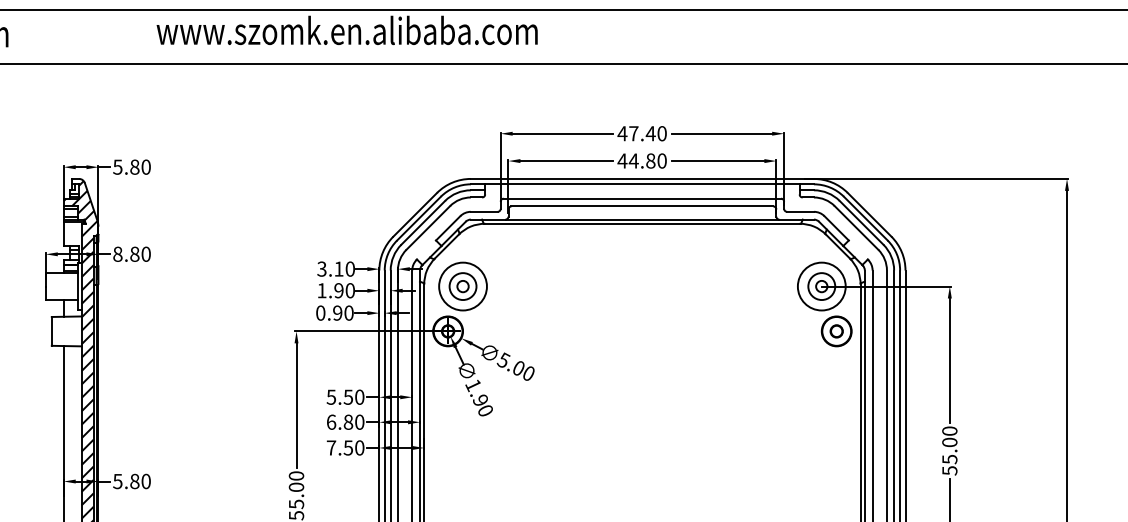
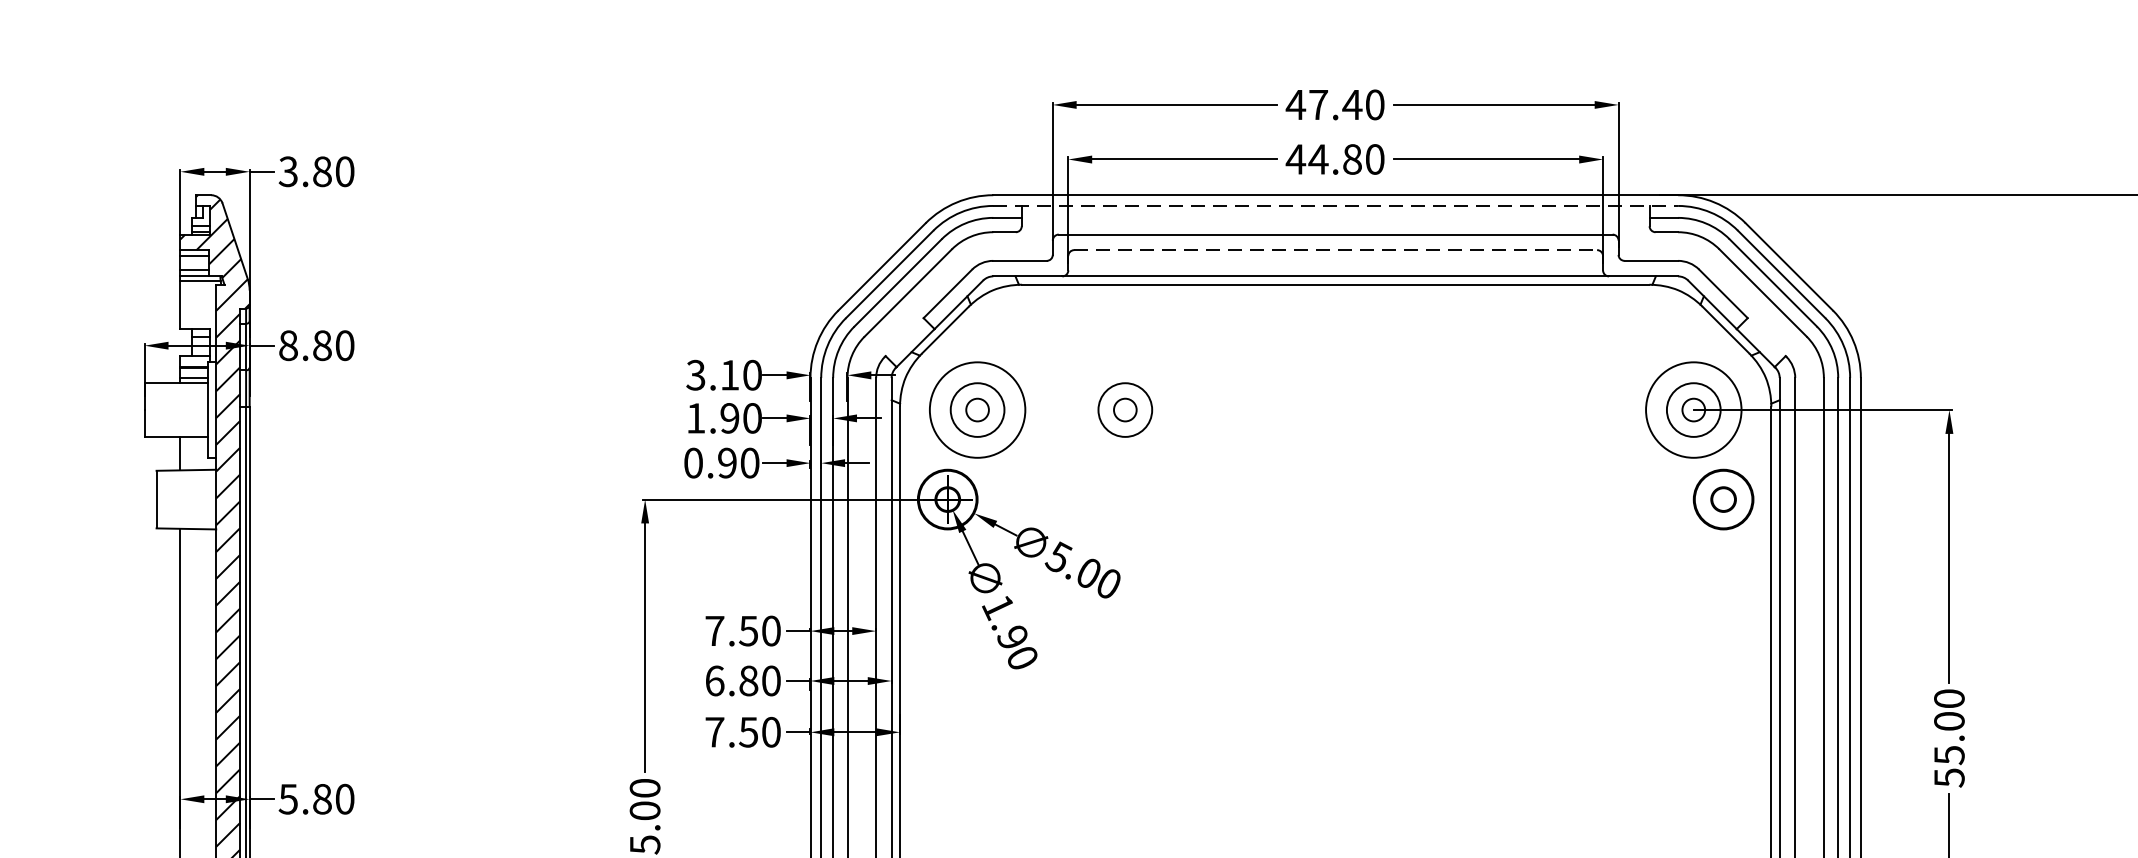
text: (117, 166) -> (287, 170), 5.80 -> 3.80
line: (642, 184) -> (1335, 206), solid -> dashed
line: (642, 206) -> (1335, 250), solid -> dashed
part: (536, 286) -> (1124, 409), added
text: (331, 396) -> (714, 629), 5.50 -> 7.50

